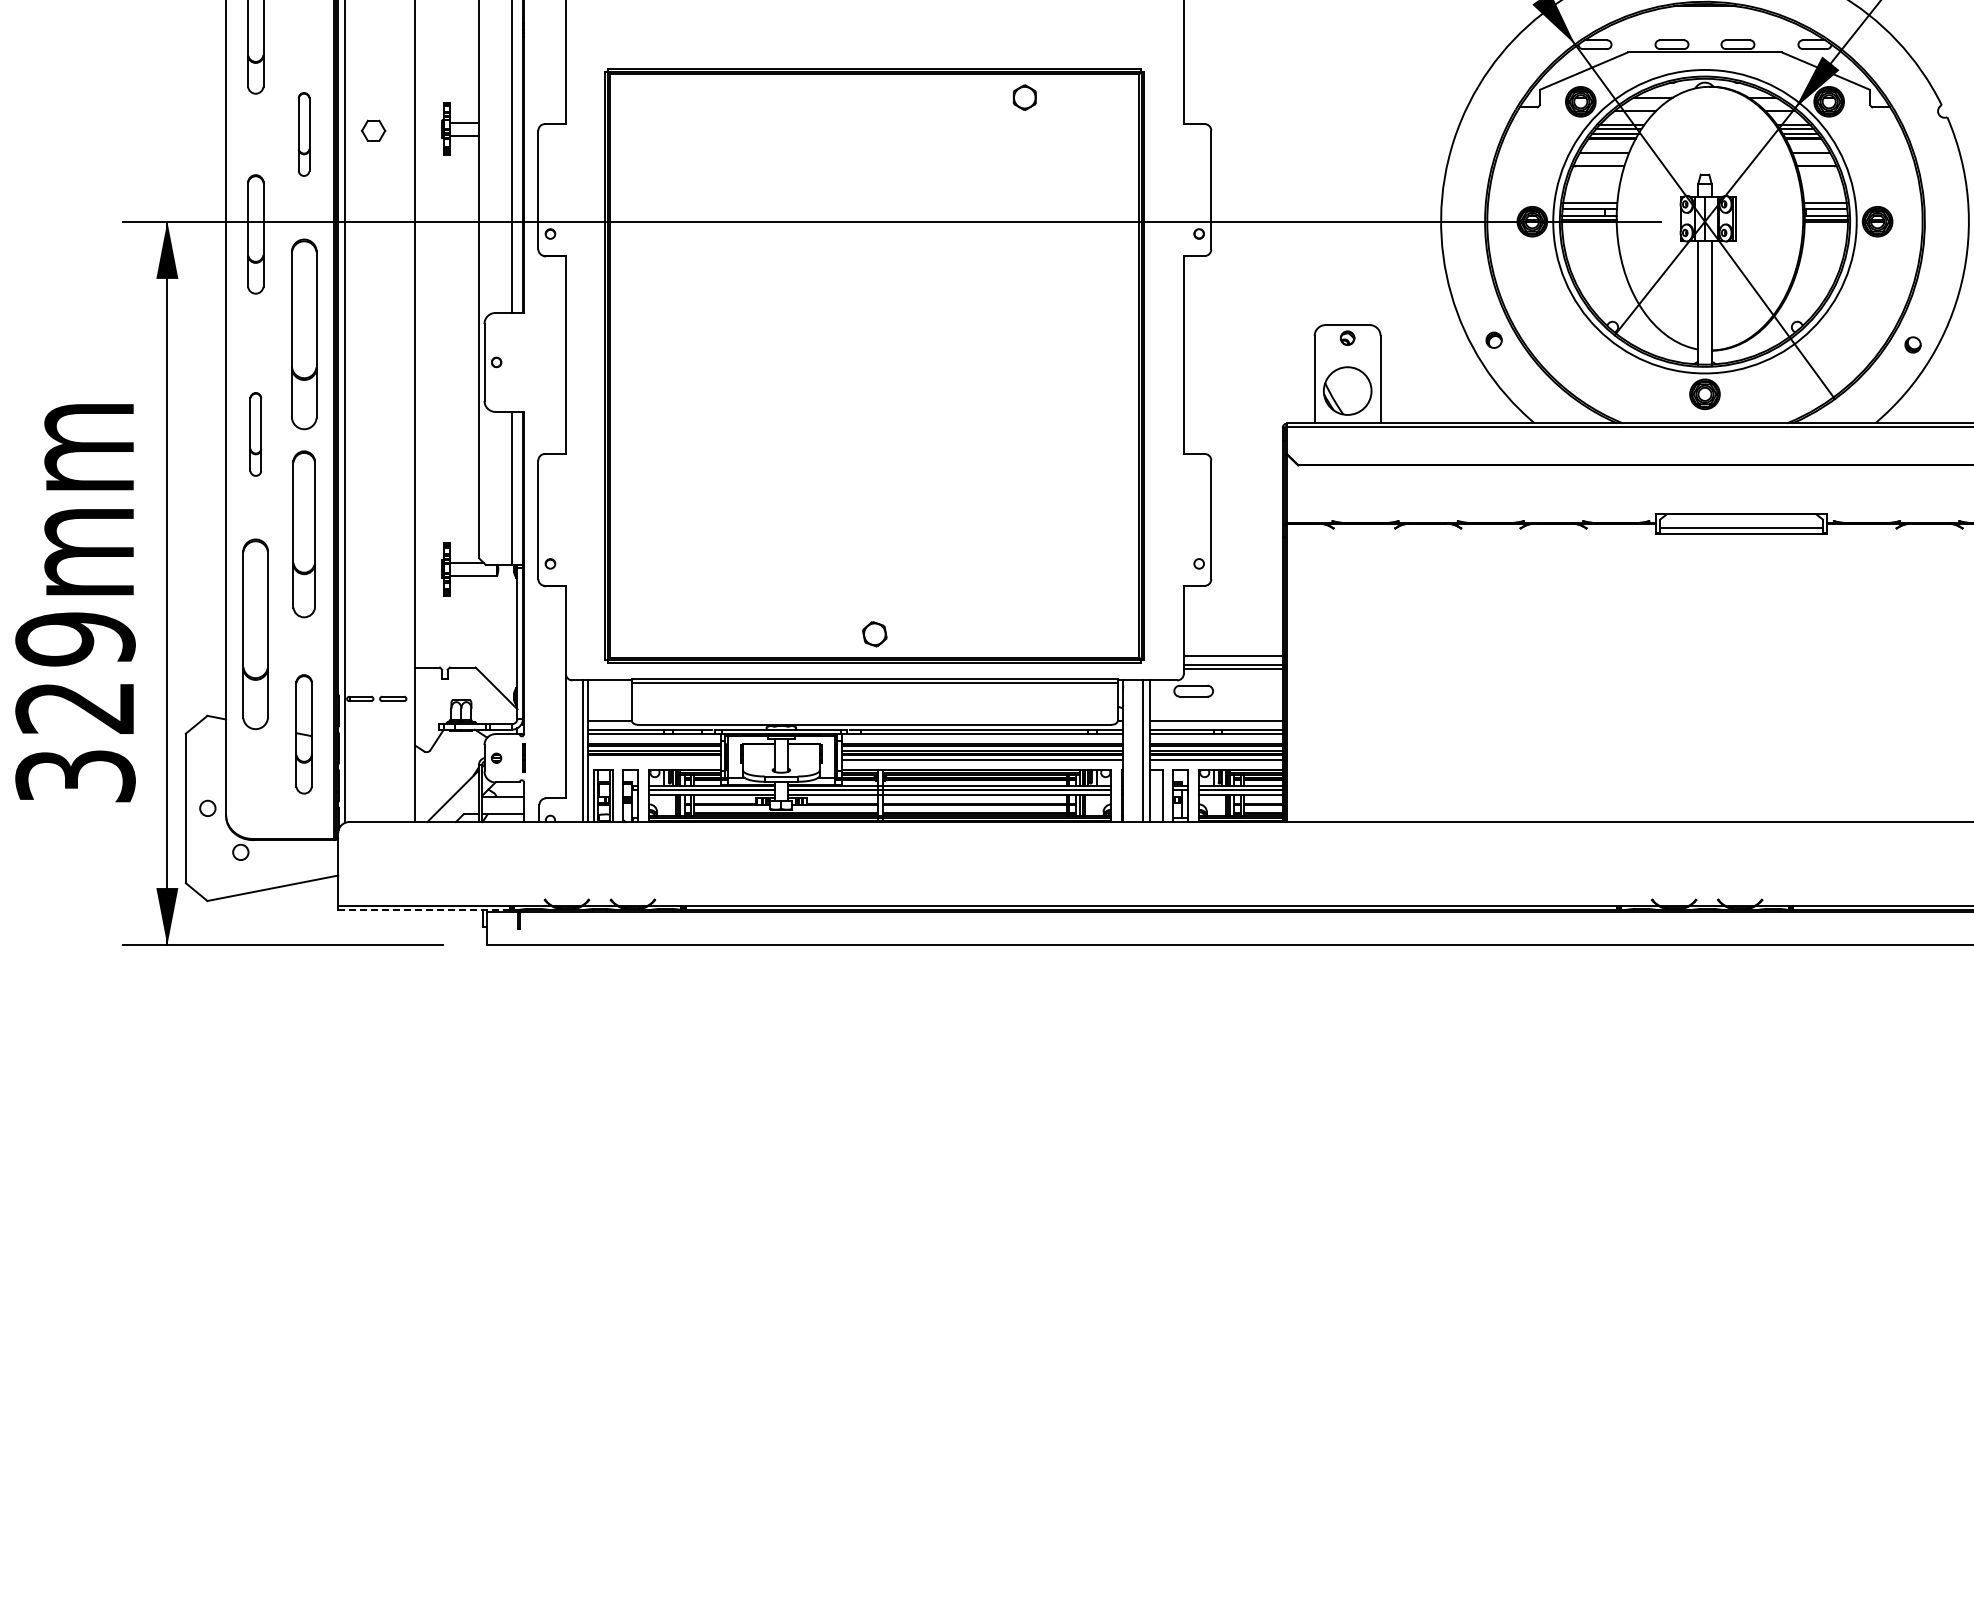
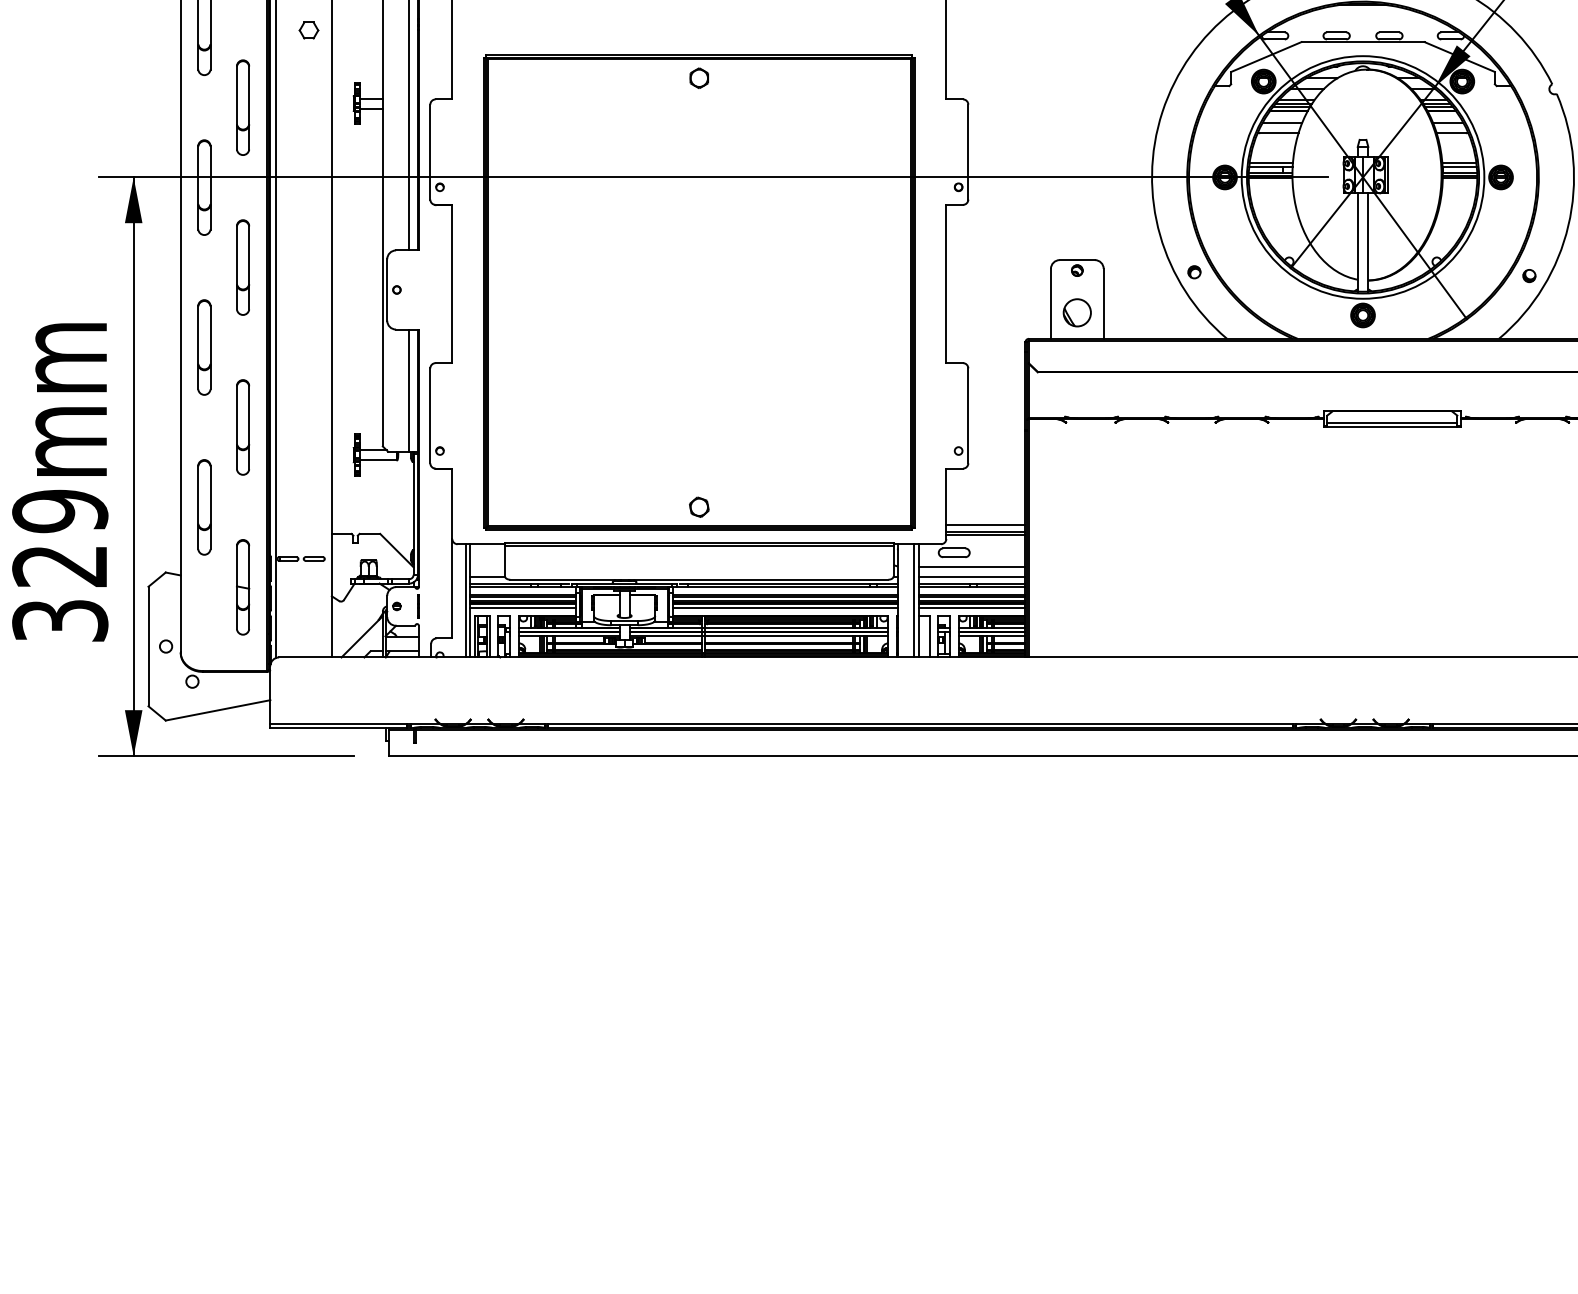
part: (1024, 97) -> (699, 78), moved
part: (373, 130) -> (308, 30), moved
part: (303, 134) -> (242, 107), size x1.43
part: (303, 334) -> (242, 267), size x0.62
part: (1347, 390) -> (1077, 312), size x0.71
part: (255, 434) -> (204, 347), size x1.43
part: (303, 534) -> (242, 427), size x0.71
part: (255, 634) -> (204, 507), size x0.62
line: (1215, 708) -> (971, 566), added
line: (653, 759) -> (522, 607), added
line: (424, 910) -> (339, 728), dashed -> solid

